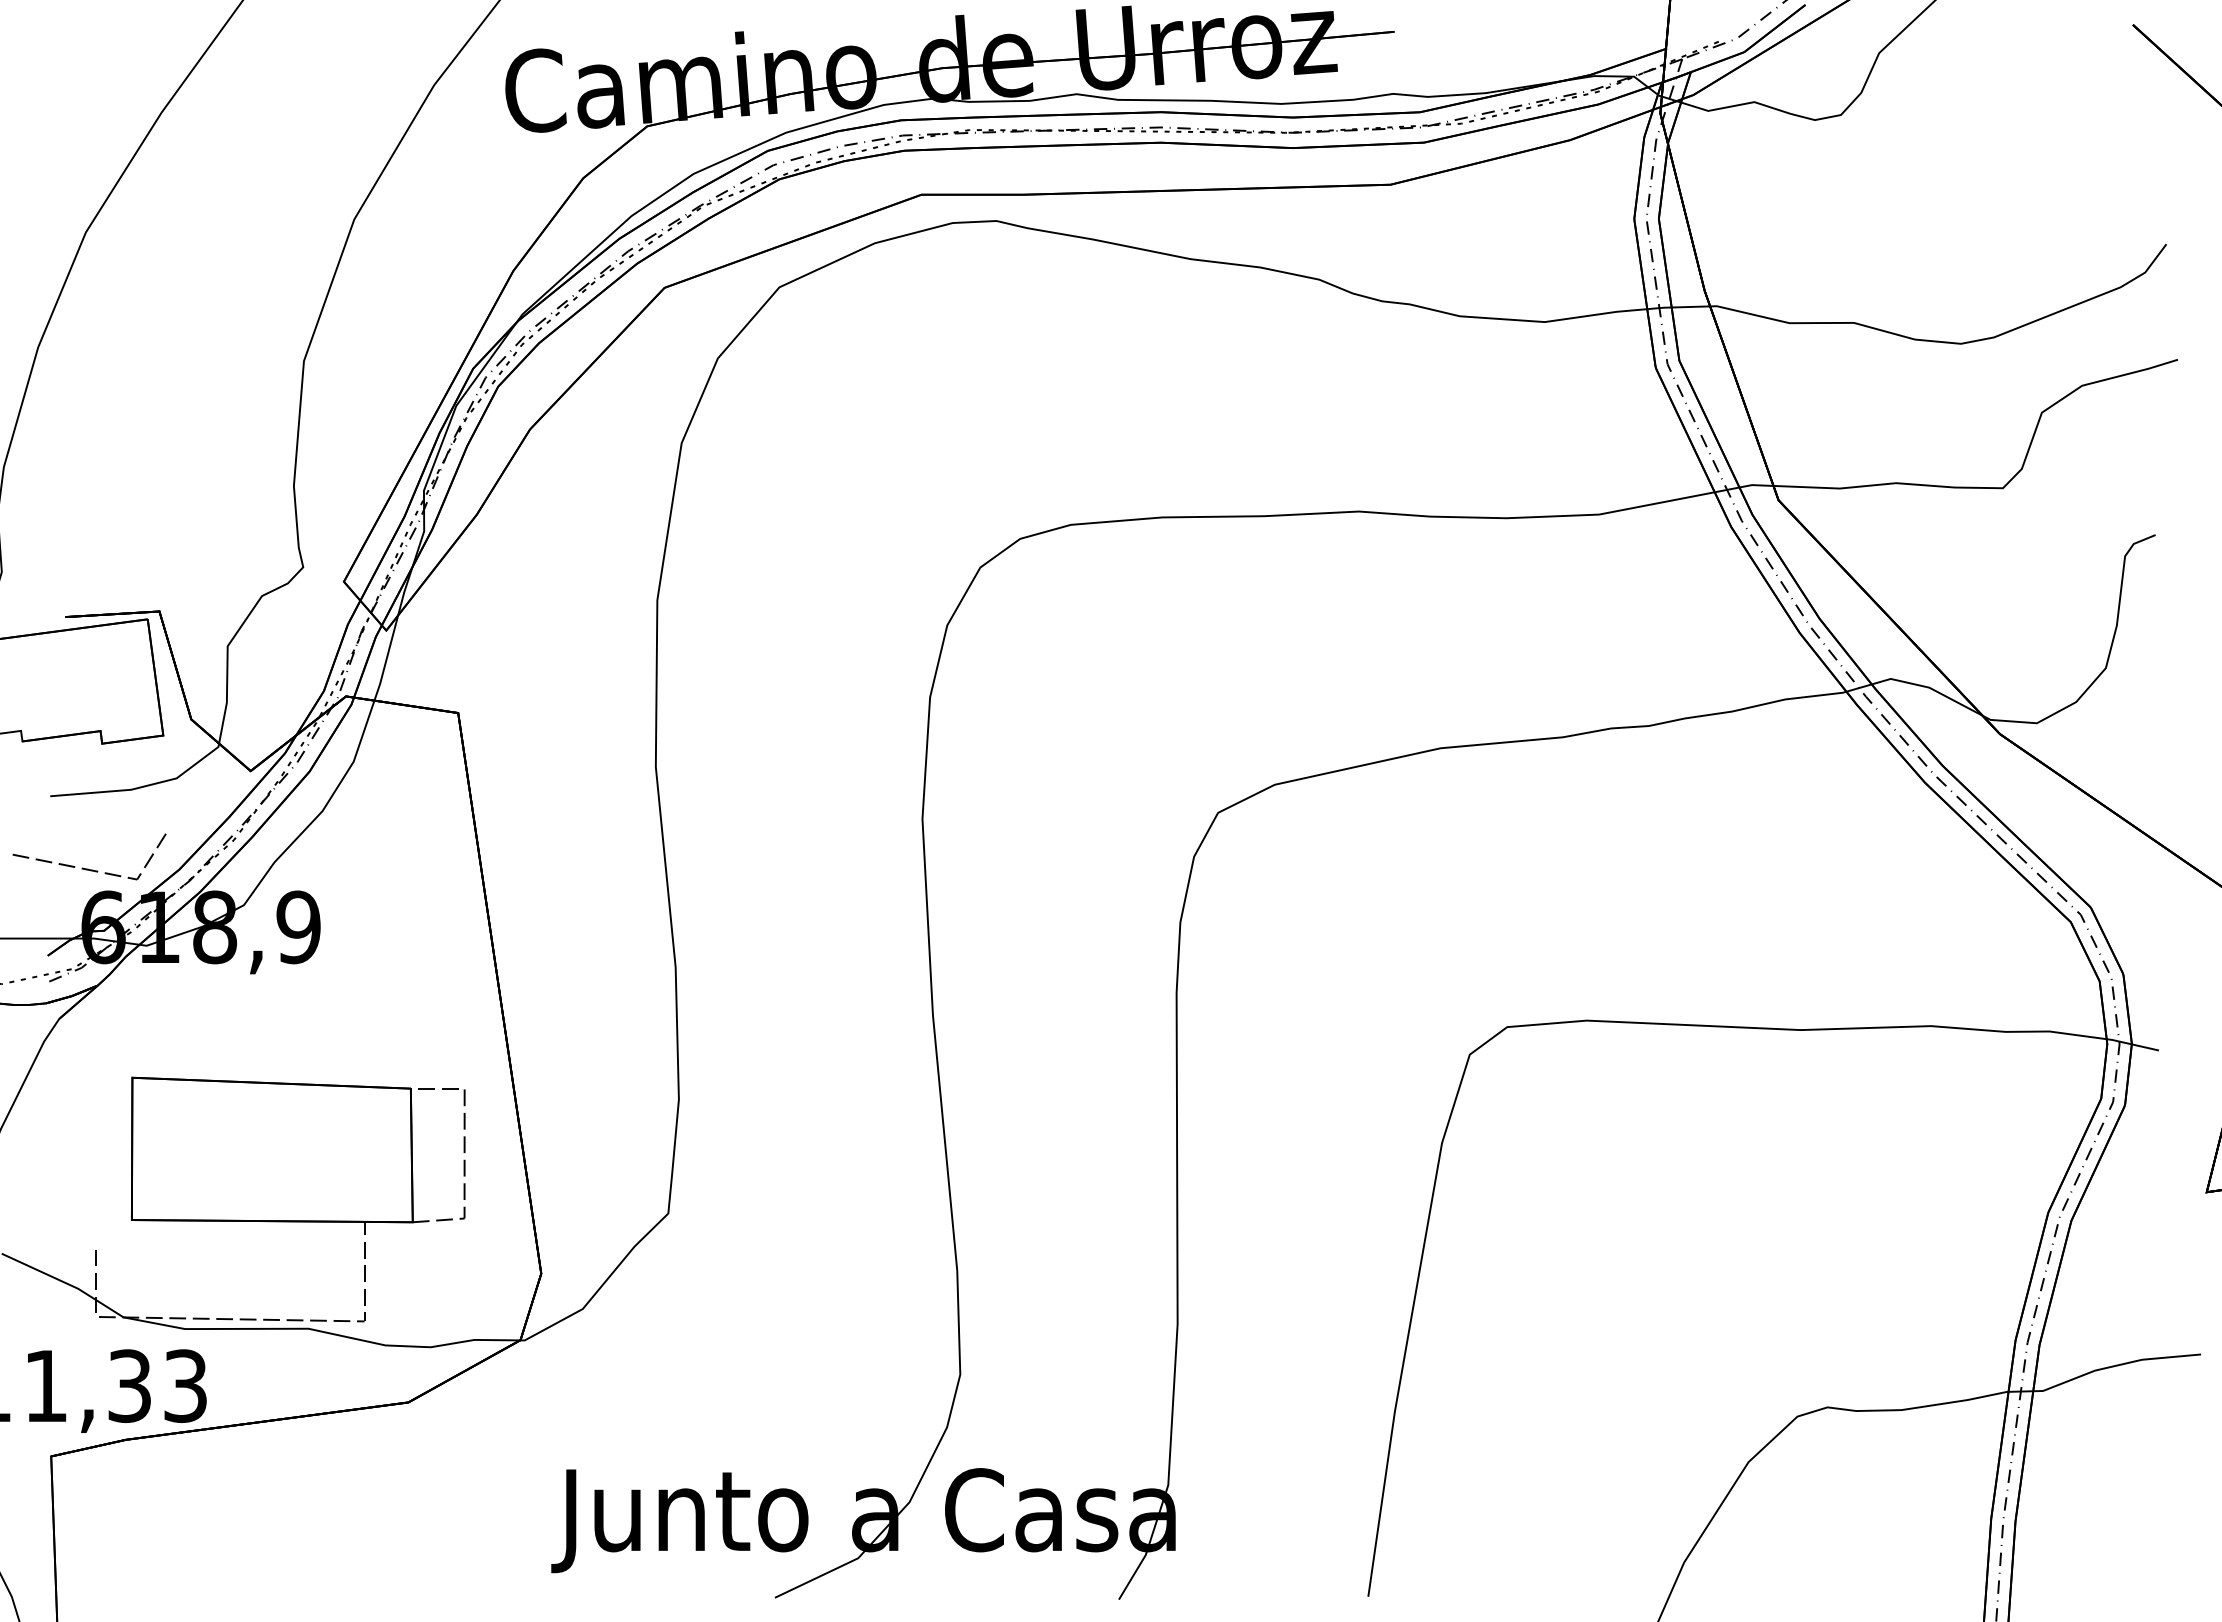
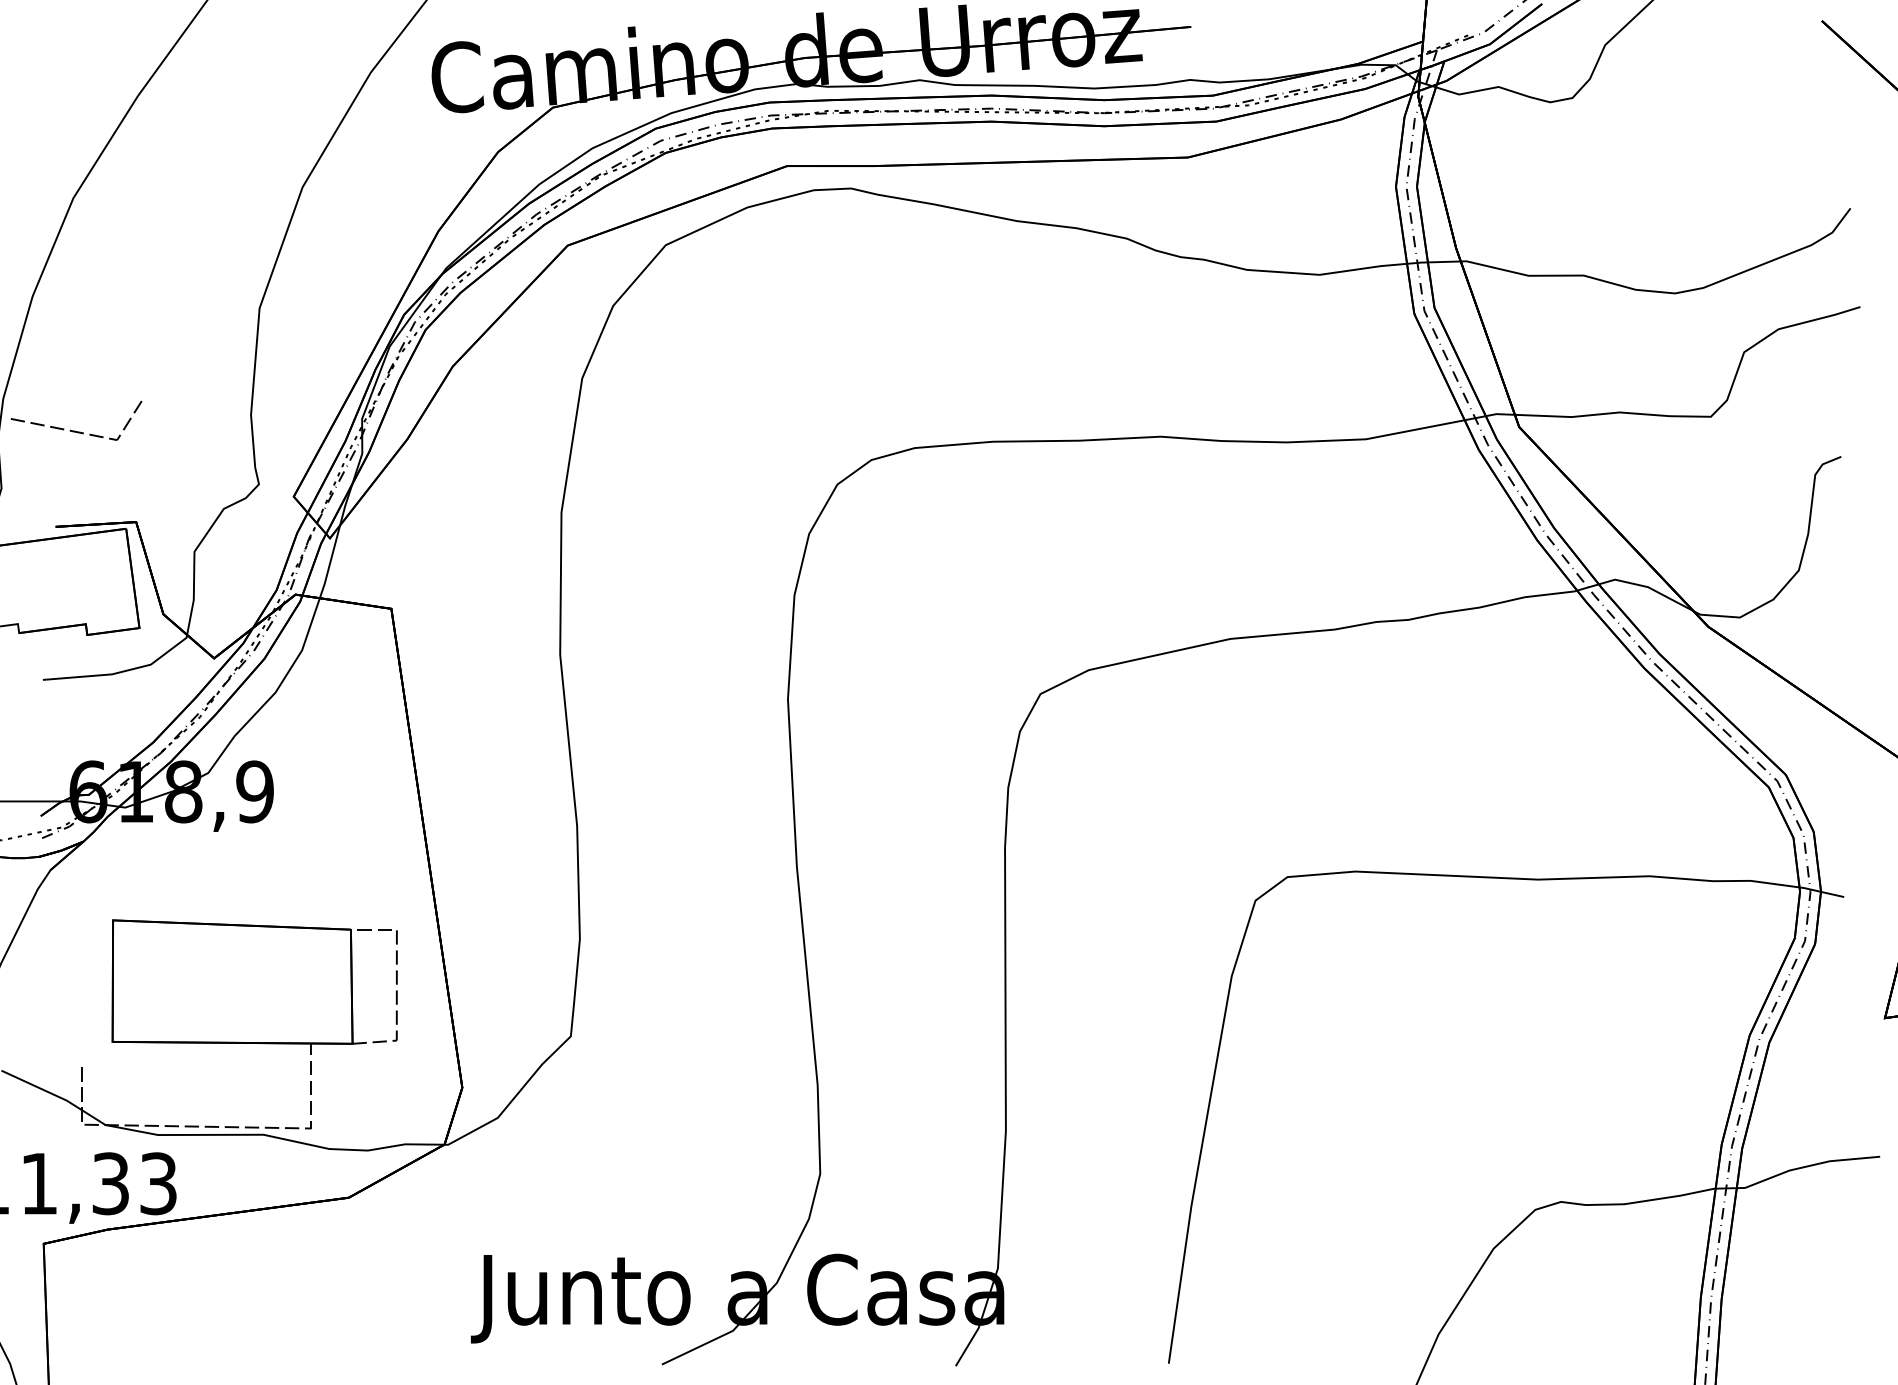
line: (88, 868) -> (75, 430), moved

